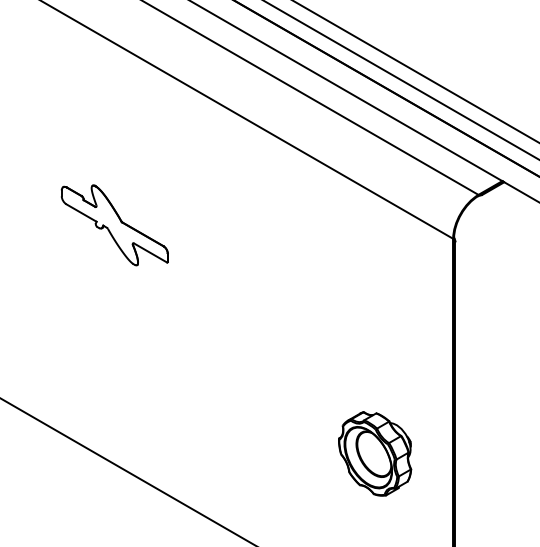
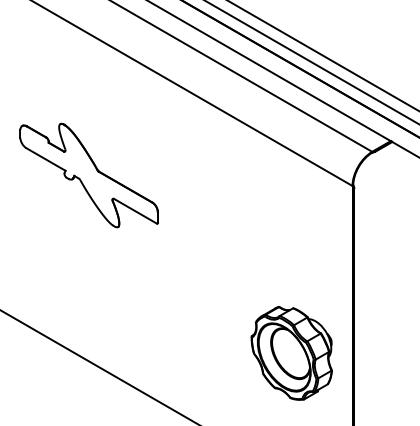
part: (114, 225) -> (89, 175), size x1.67
part: (374, 453) -> (291, 353), size x1.43

